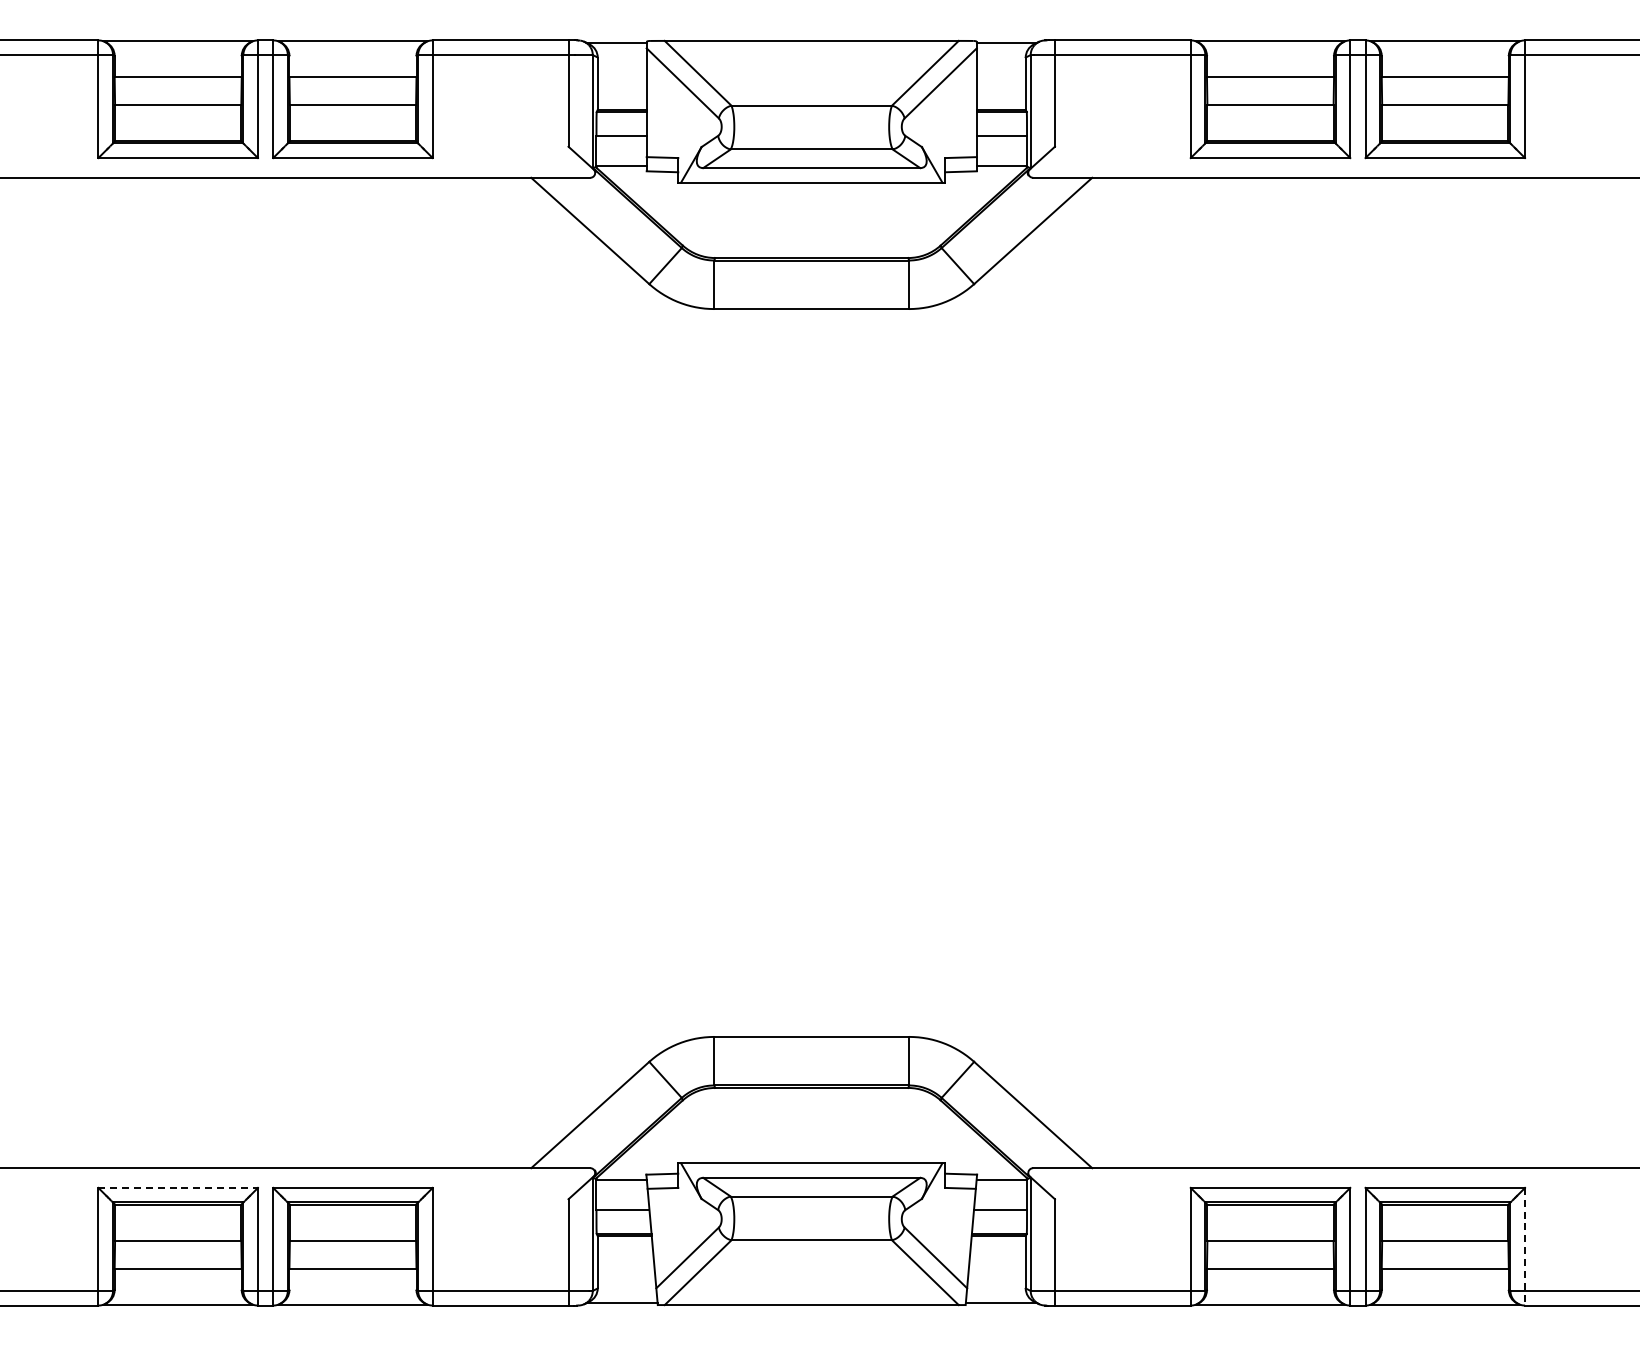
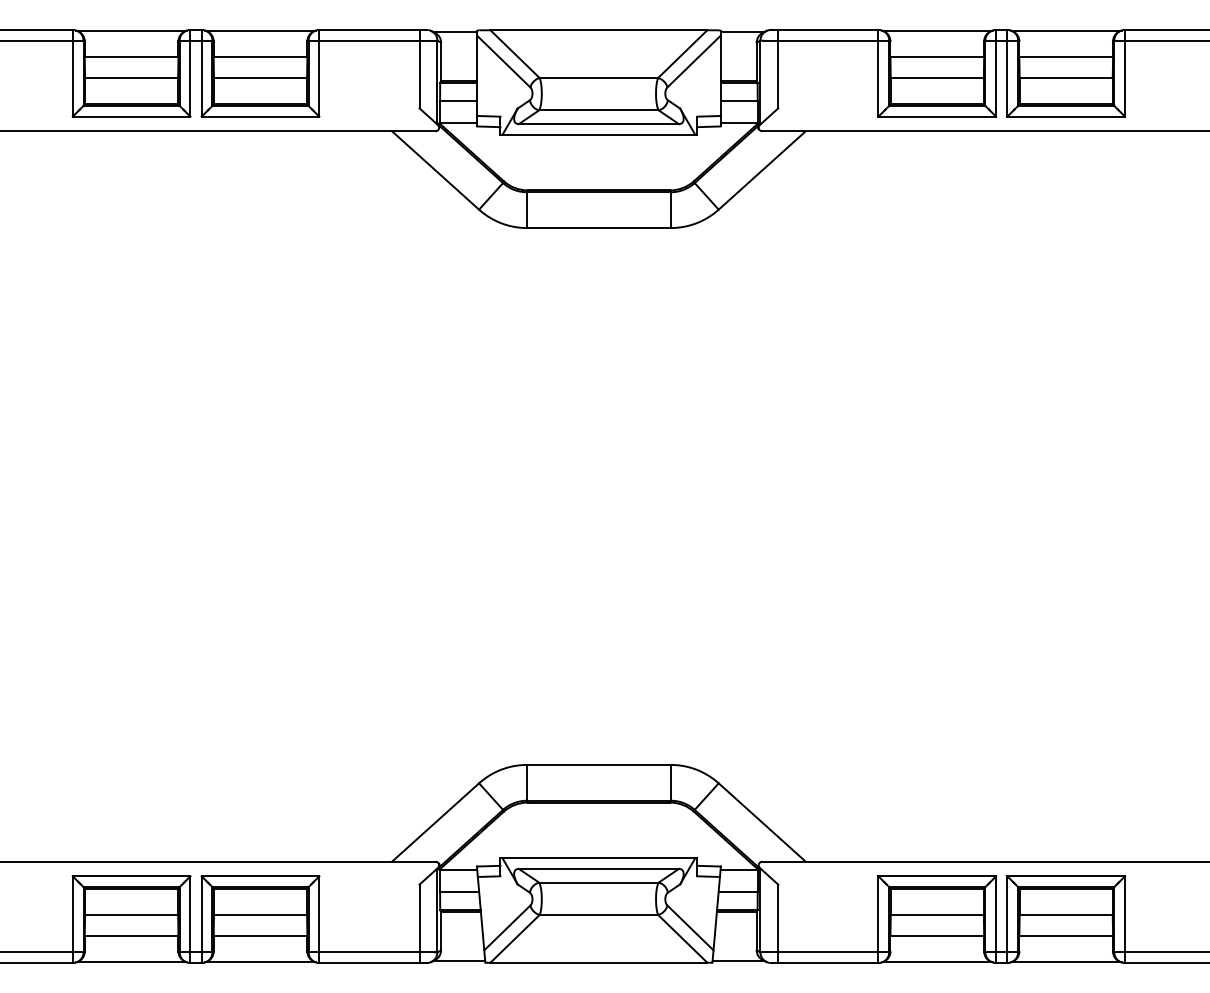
line: (178, 1187) -> (131, 875), dashed -> solid
line: (1525, 1246) -> (1125, 919), dashed -> solid

